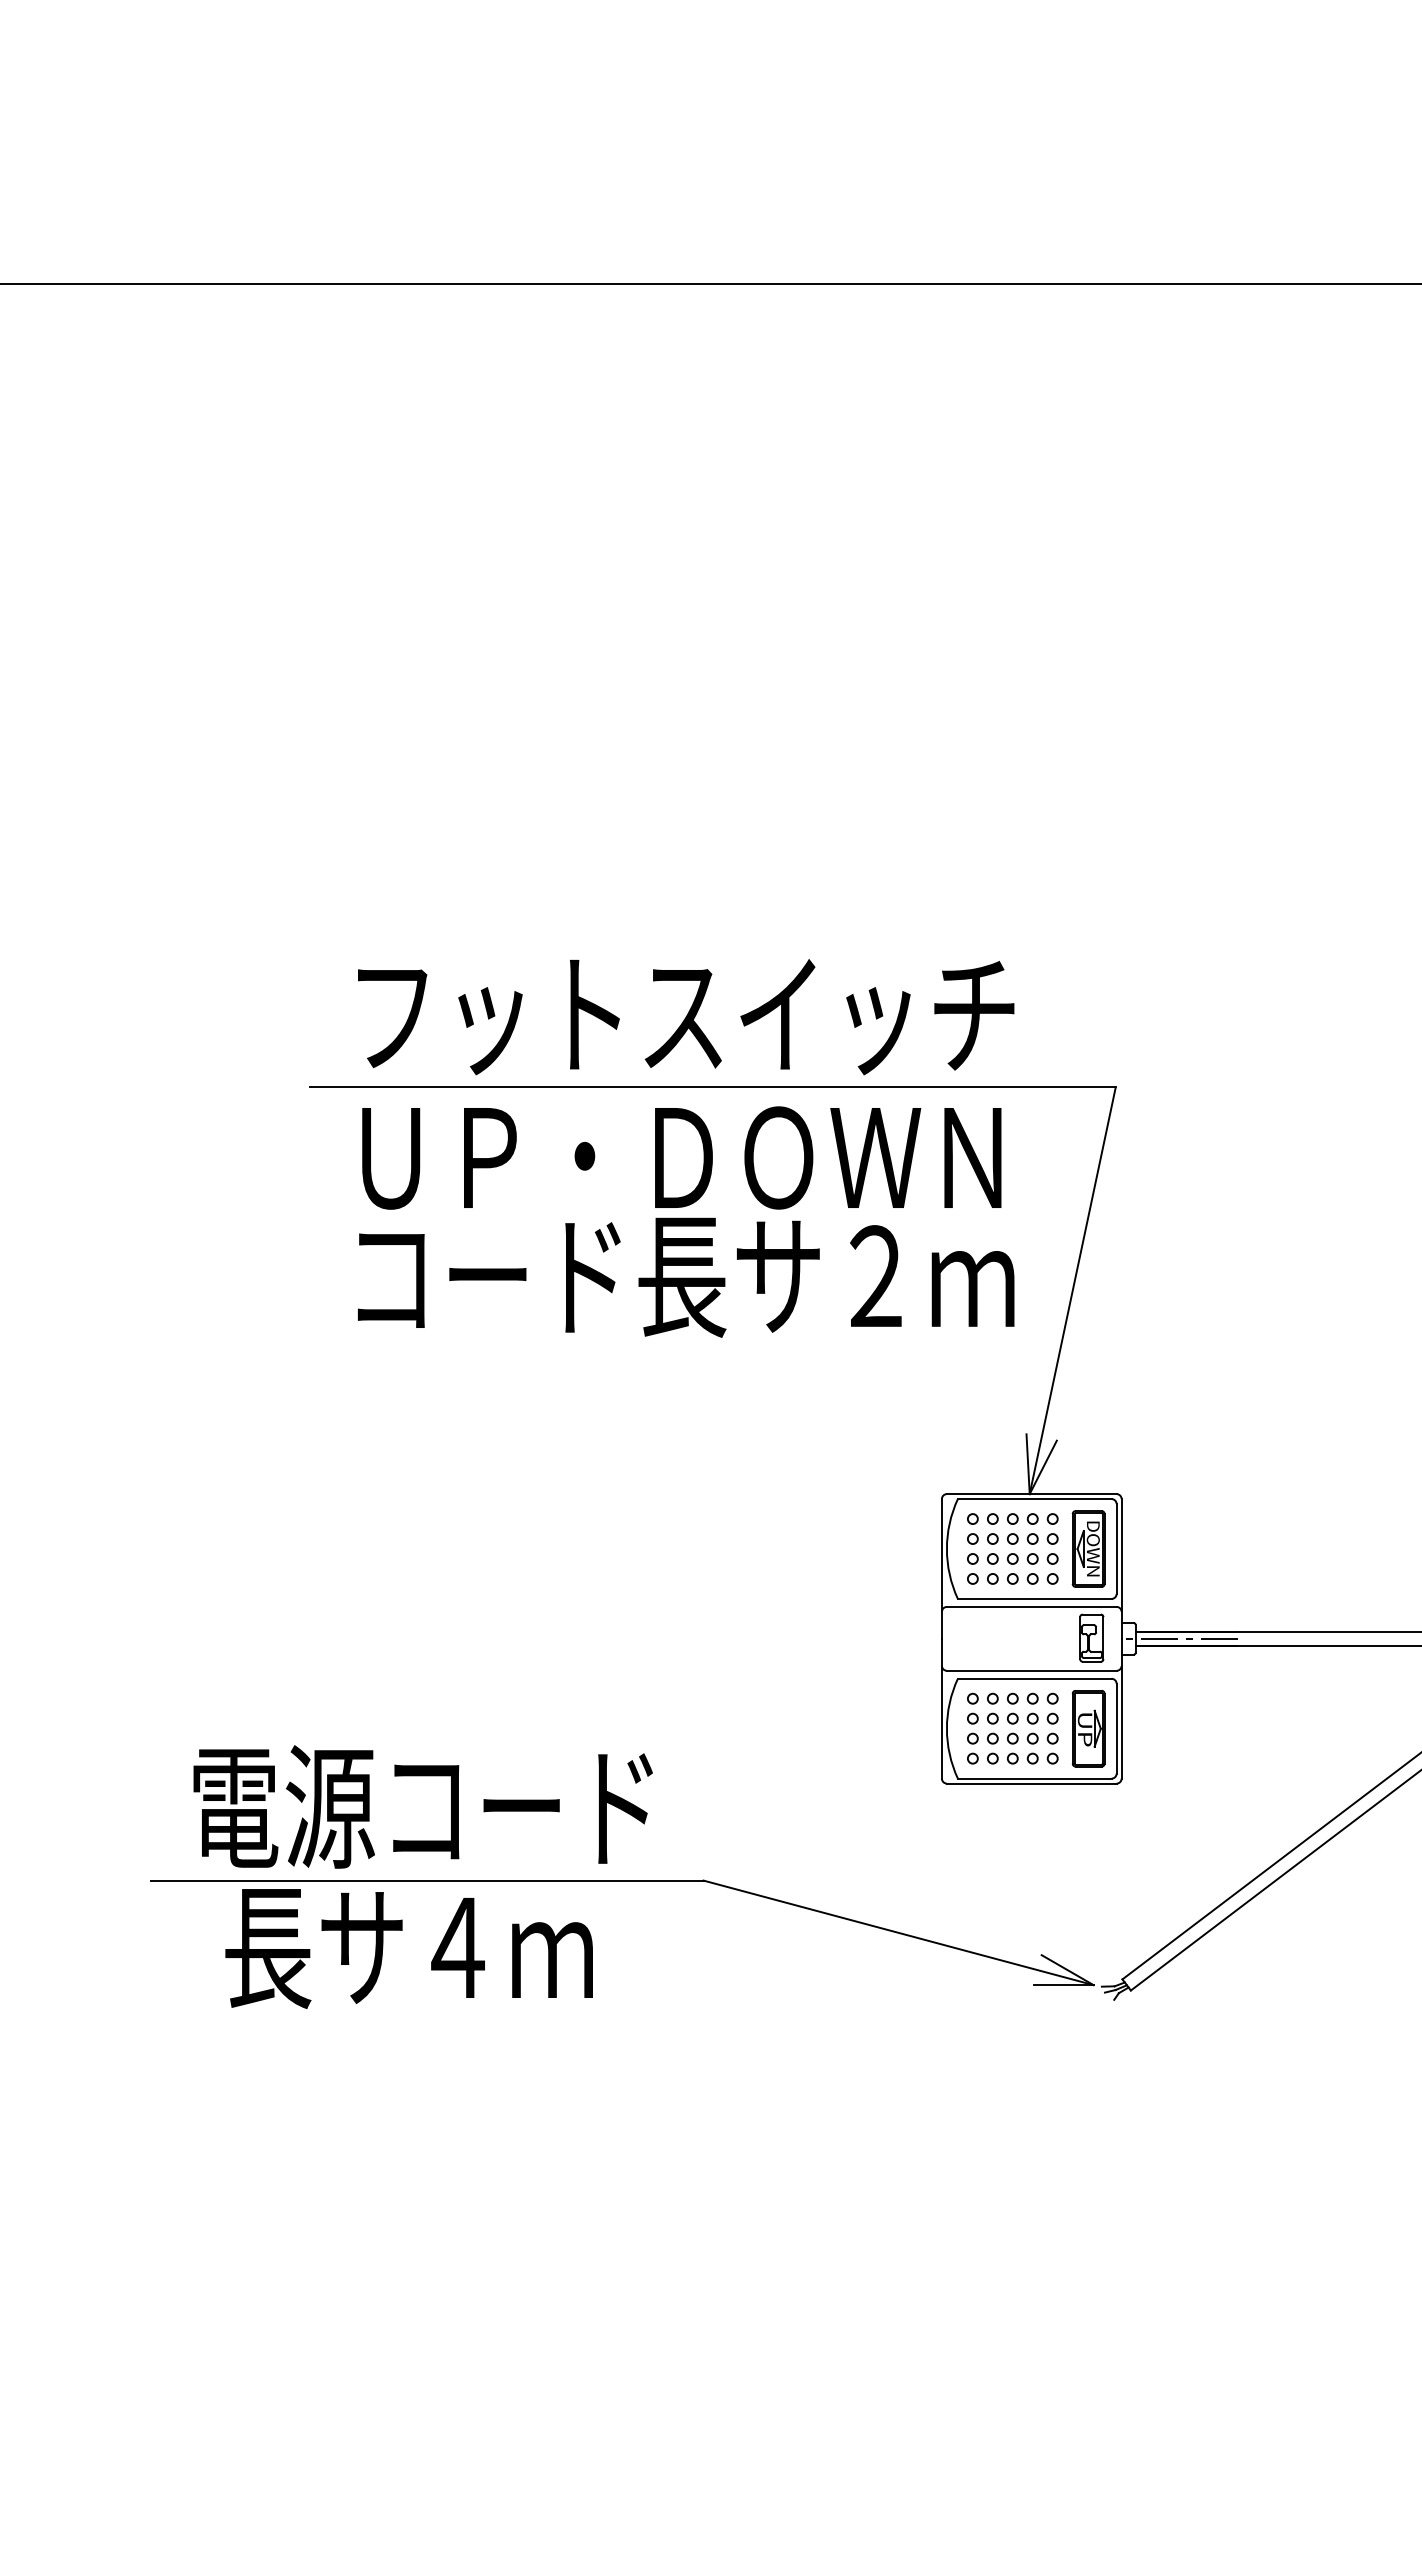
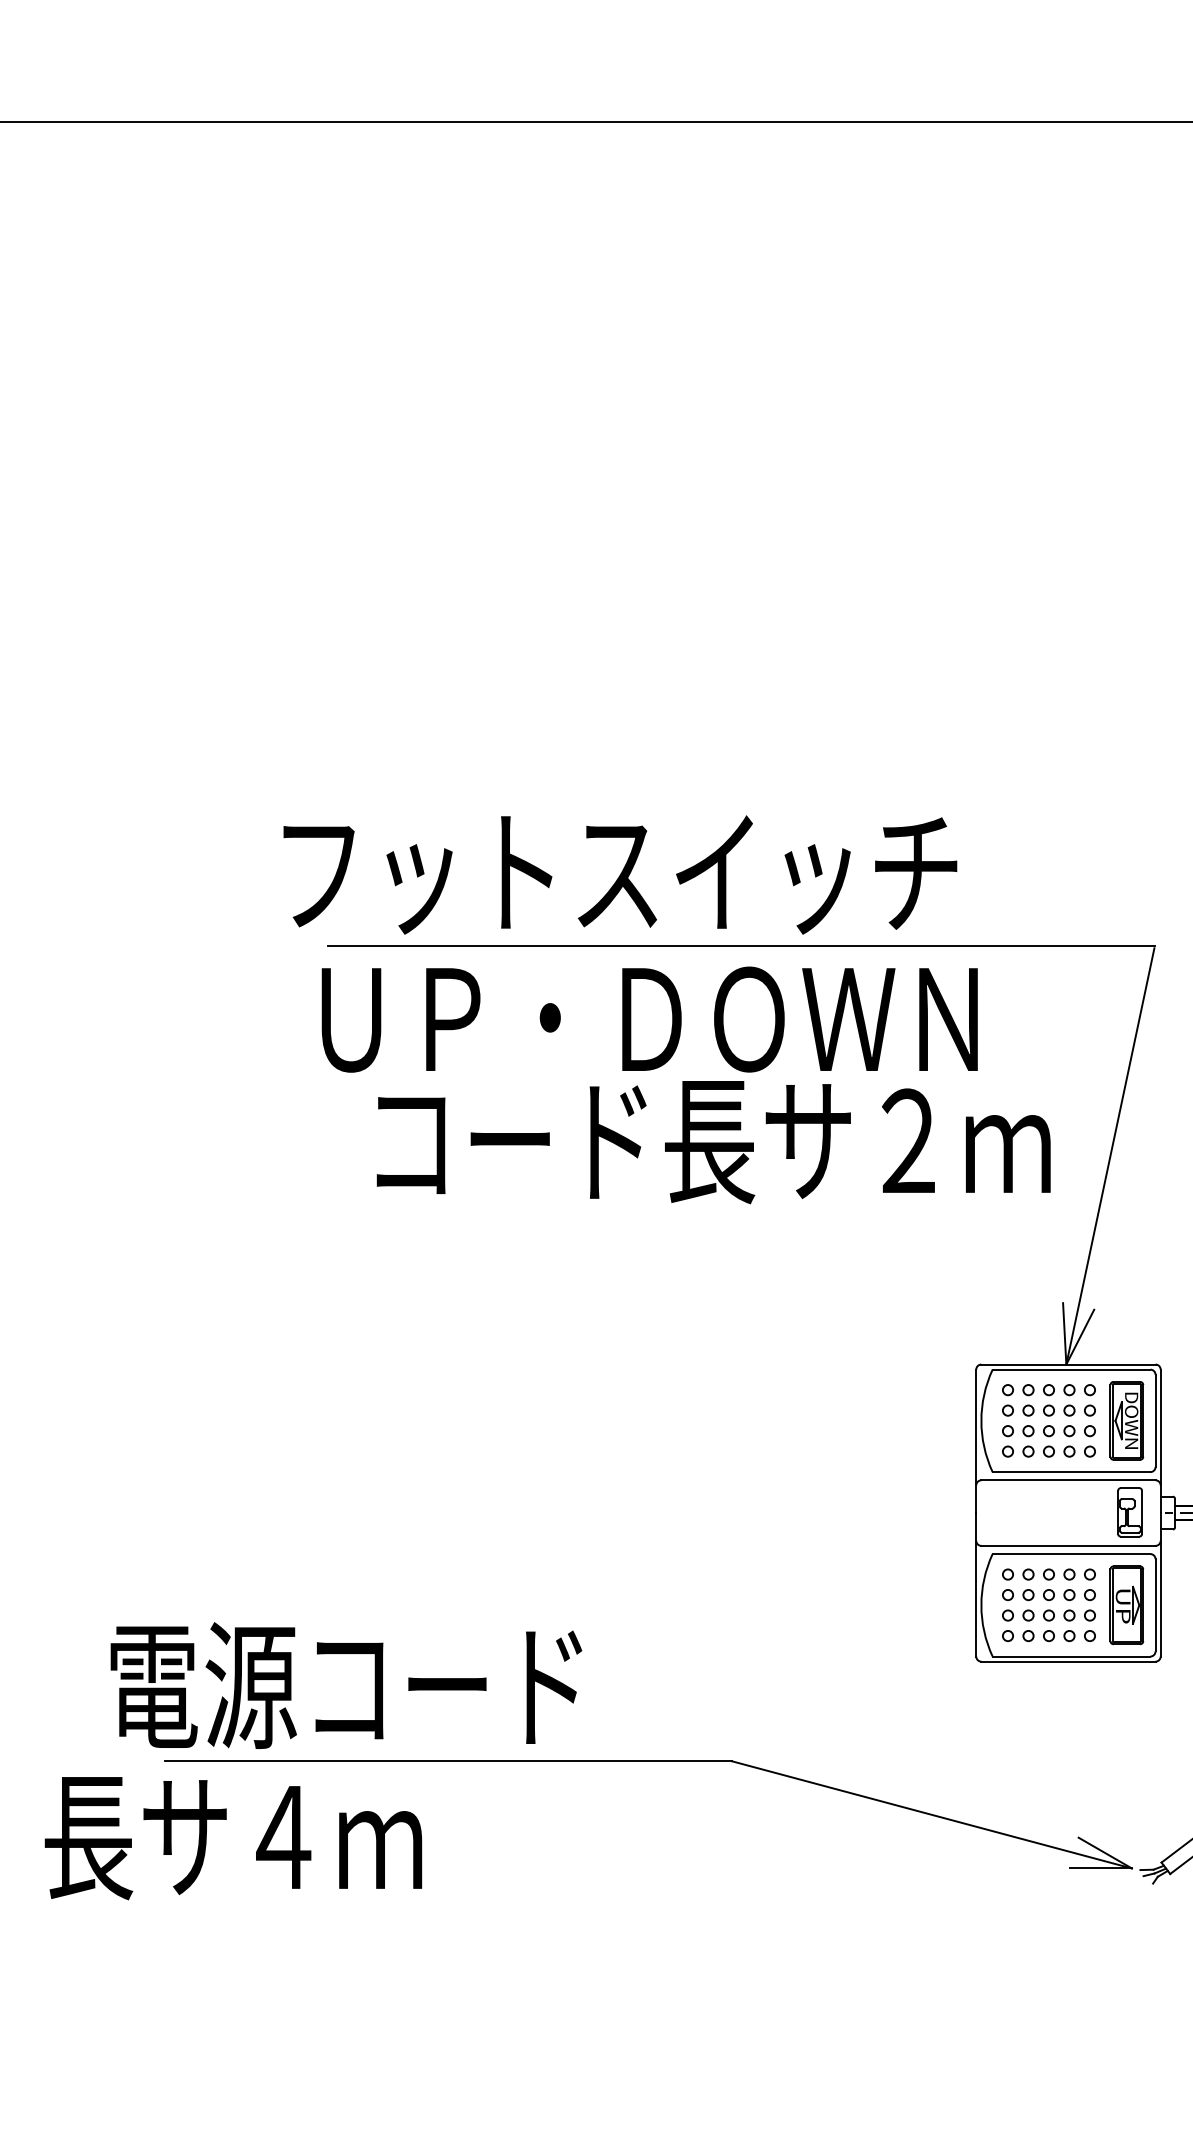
text: (686, 1017) -> (620, 875), moved
text: (681, 1157) -> (649, 1019), moved
text: (422, 1806) -> (345, 1685), moved
text: (408, 1948) -> (232, 1838), moved

